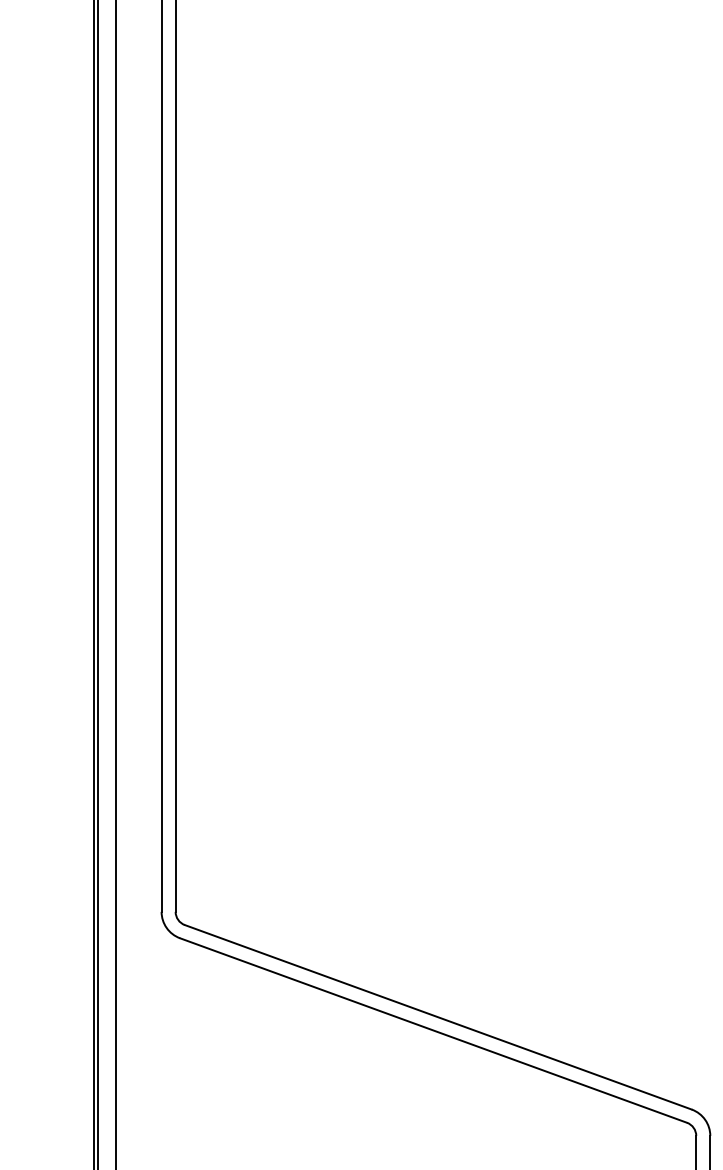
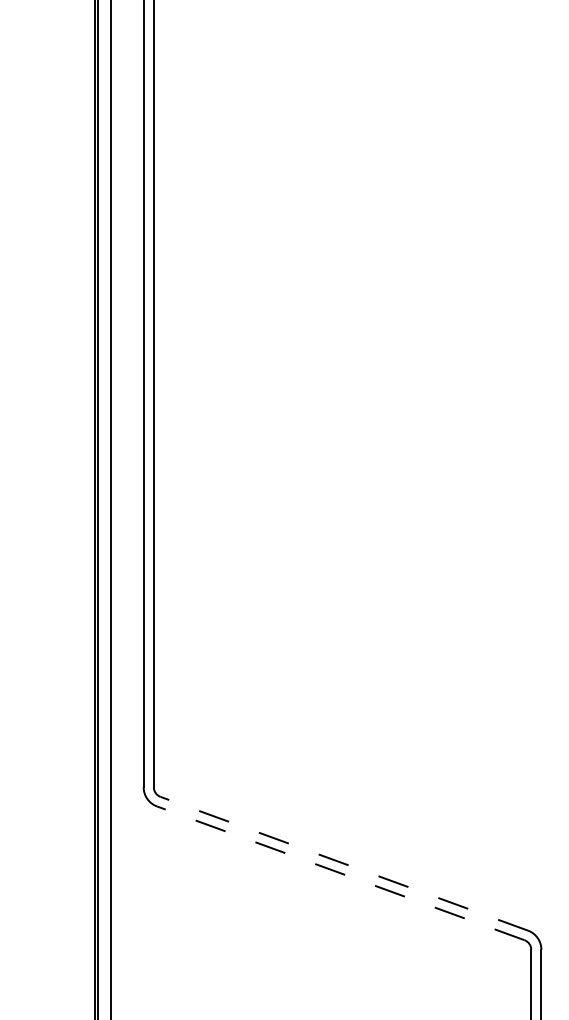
line: (438, 1016) -> (344, 863), solid -> dashed
line: (433, 1030) -> (340, 873), solid -> dashed

